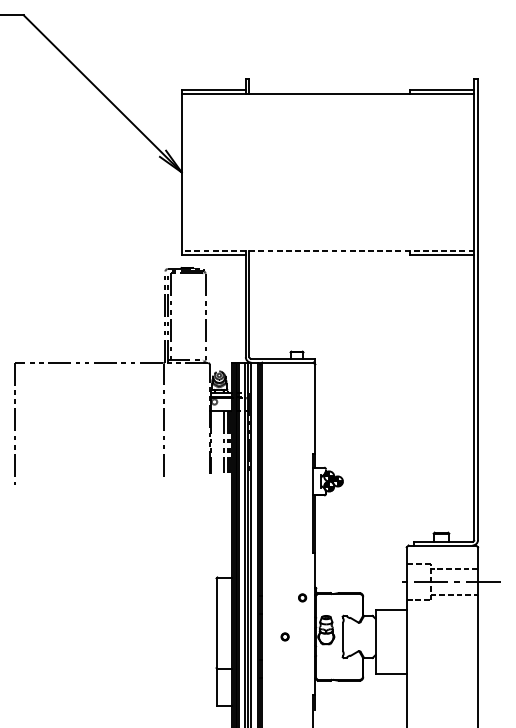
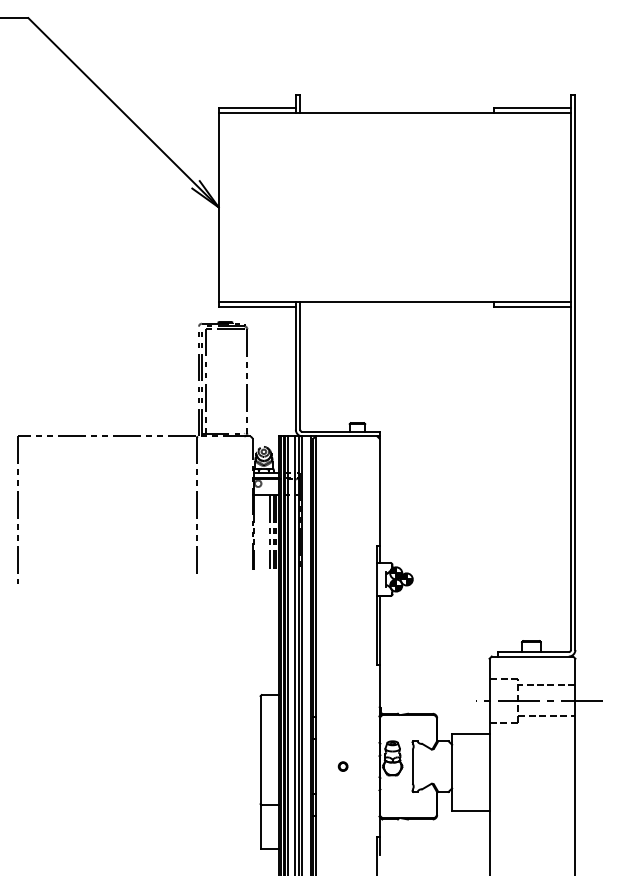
line: (327, 251) -> (394, 302), dashed -> solid
part: (302, 597) -> (363, 719), removed

